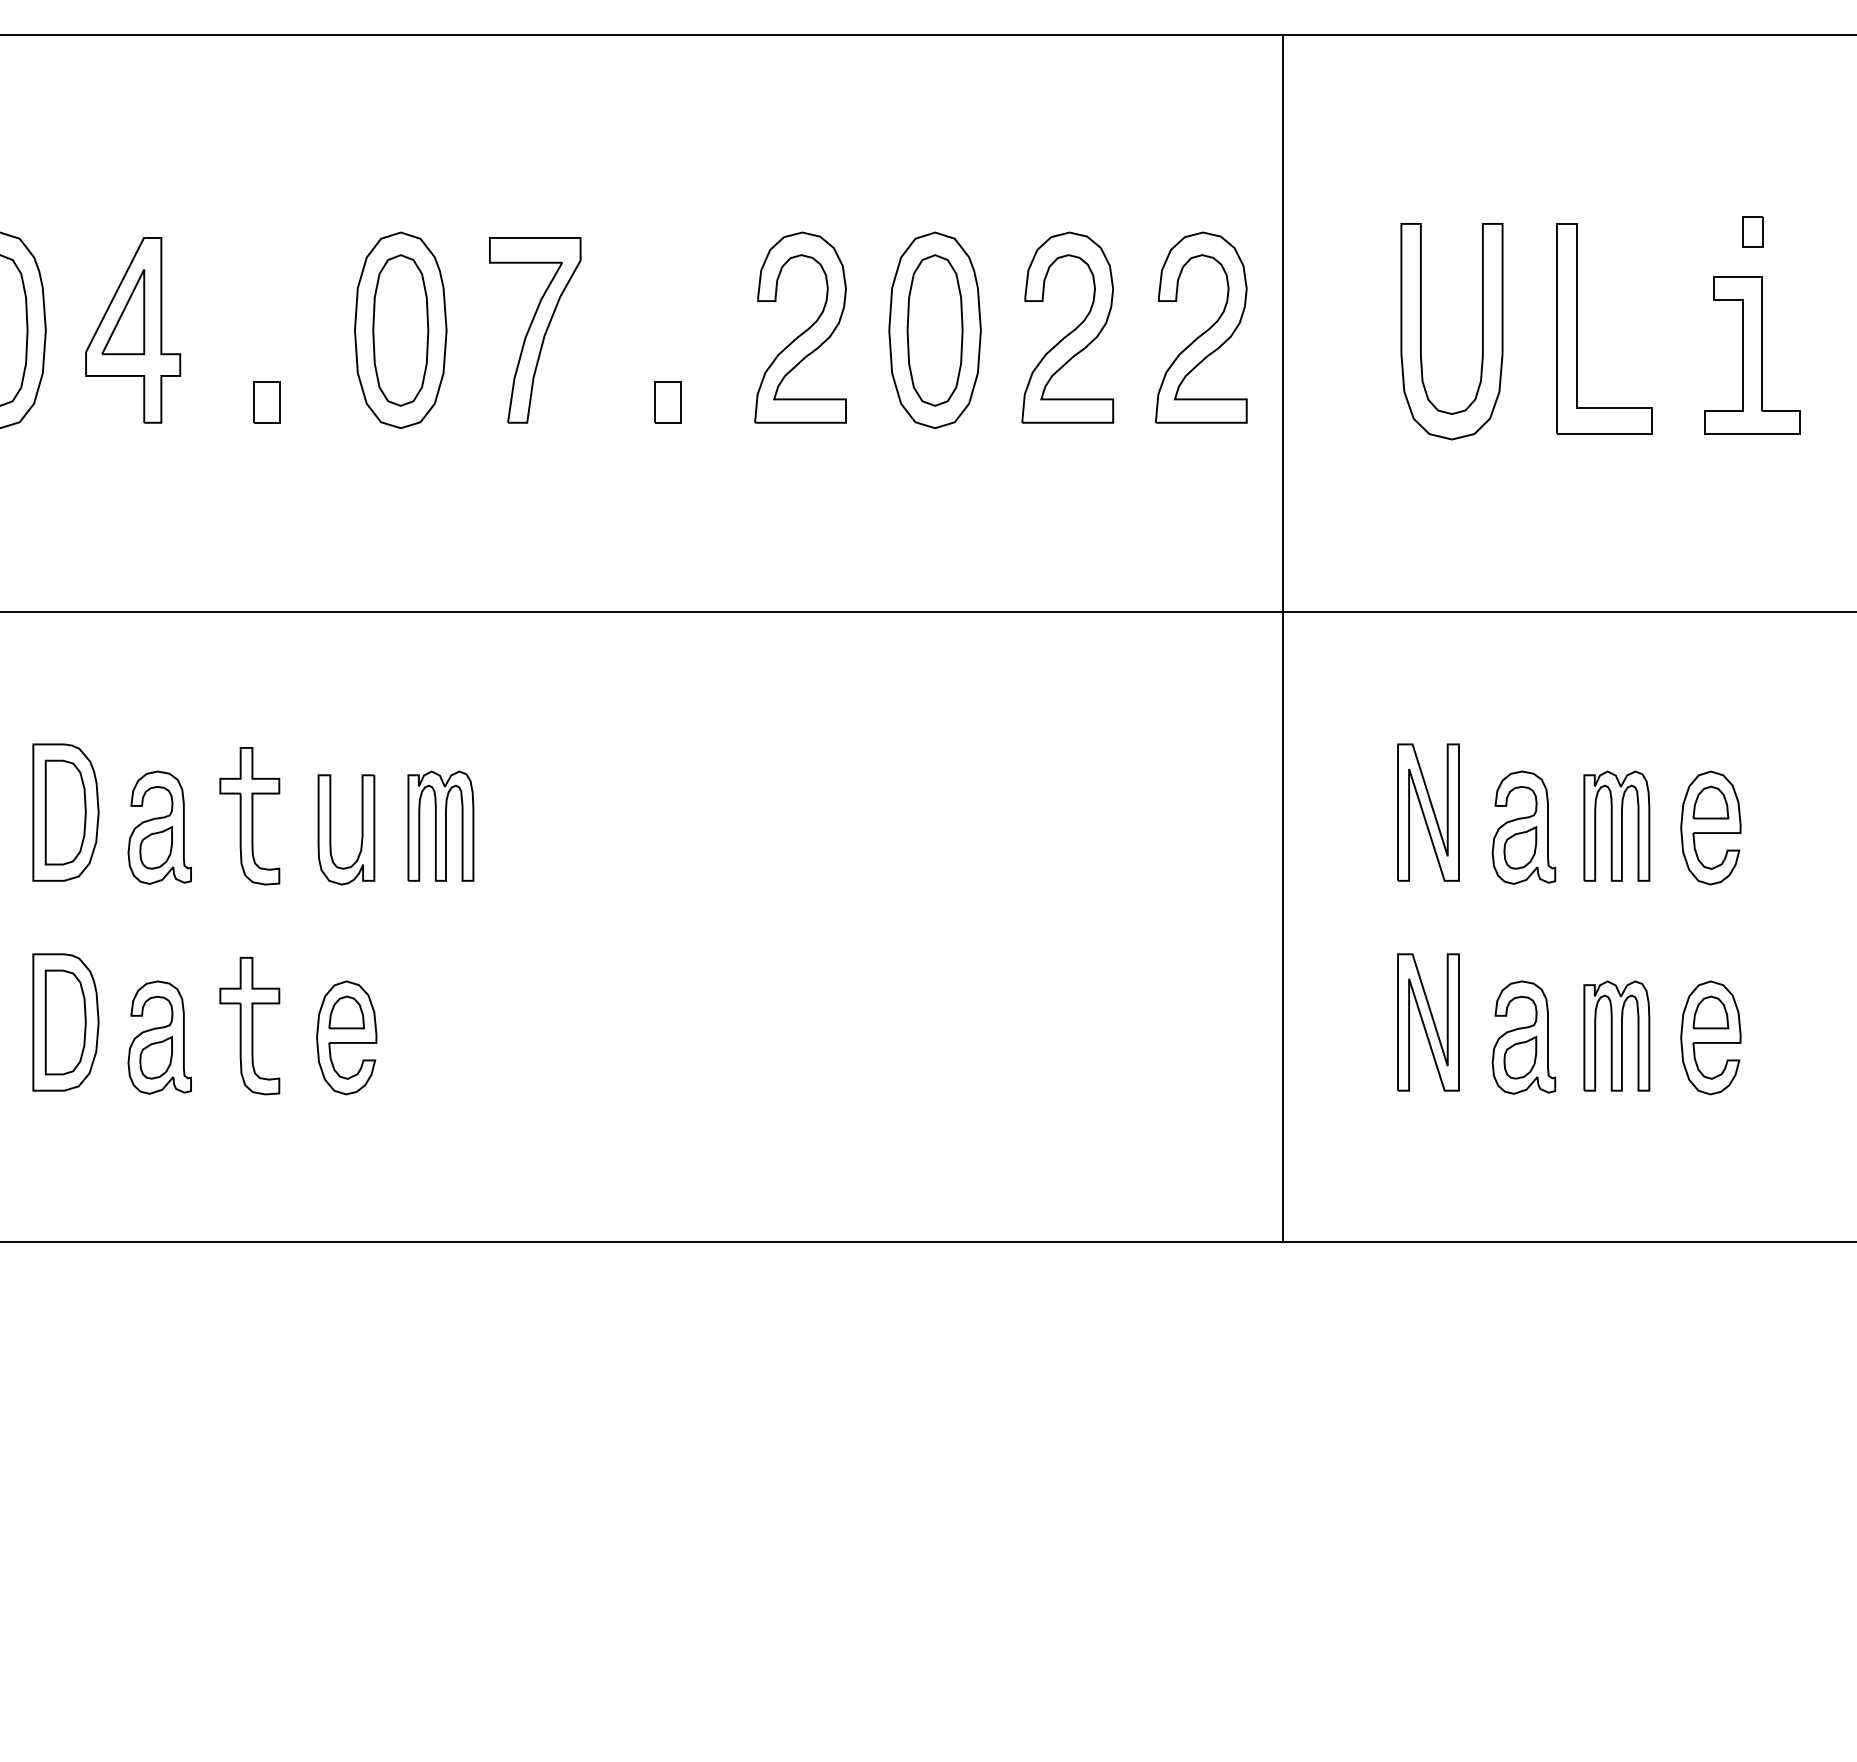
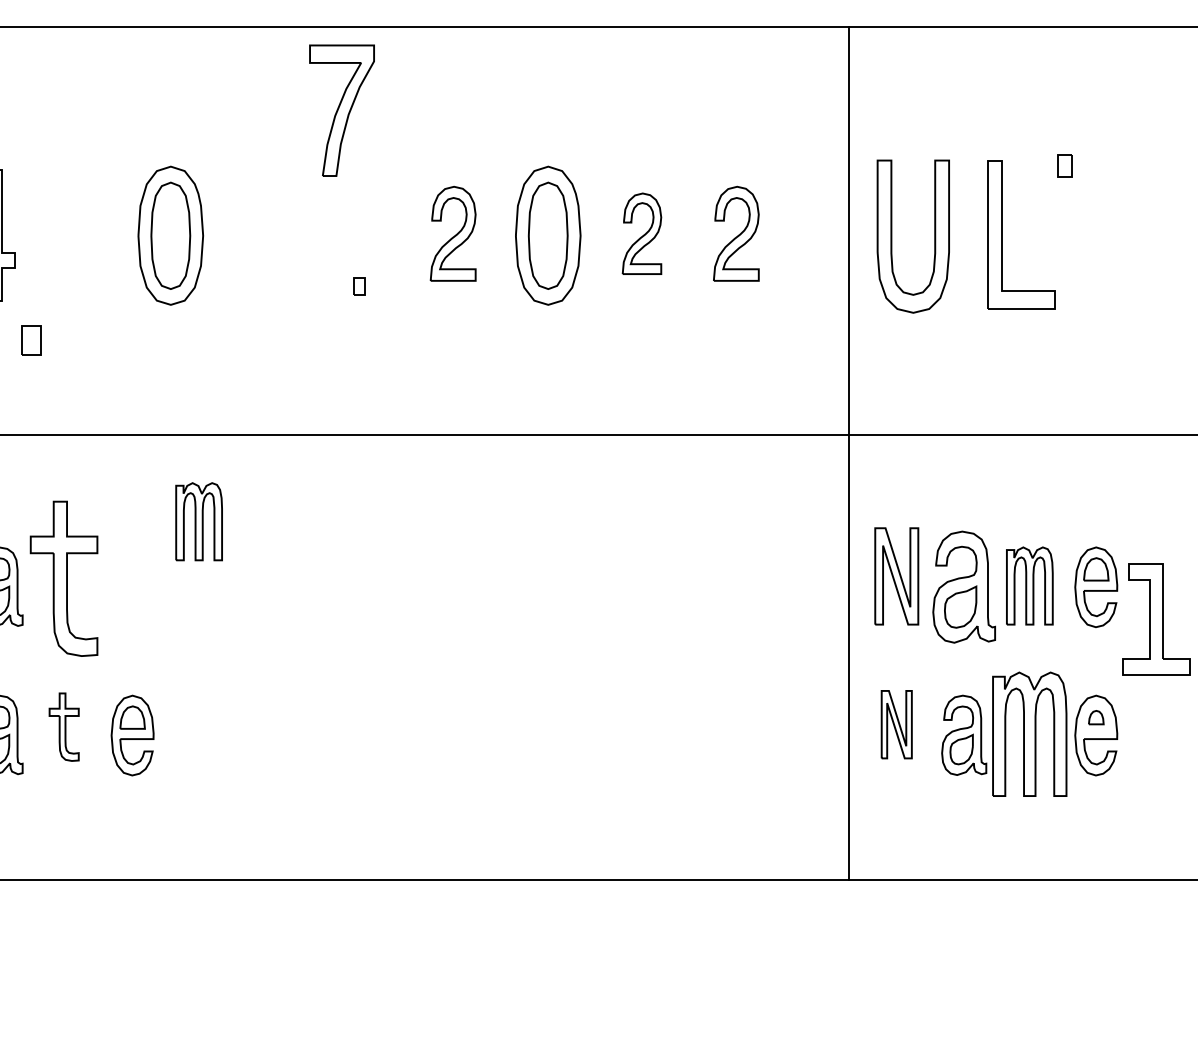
part: (1752, 231) -> (1064, 165), moved
part: (800, 327) -> (453, 233), size x0.7
part: (1067, 327) -> (641, 233), size x0.6
part: (1201, 327) -> (736, 233), size x0.7
part: (535, 330) -> (342, 110), moved
part: (1752, 355) -> (1156, 619), moved
part: (266, 402) -> (30, 340), moved
part: (667, 402) -> (359, 286), size x0.6
line: (1283, 638) -> (848, 453), moved
part: (249, 816) -> (63, 579), size x1.6
part: (440, 825) -> (198, 521), moved
part: (1523, 827) -> (963, 586), size x1.4
part: (331, 829) -> (121, 588), removed
part: (1710, 1012) -> (1095, 717), size x0.6
part: (1428, 1022) -> (896, 724), size x0.7
part: (249, 1025) -> (63, 726), size x0.7
part: (1616, 1035) -> (1029, 733), size x1.6

